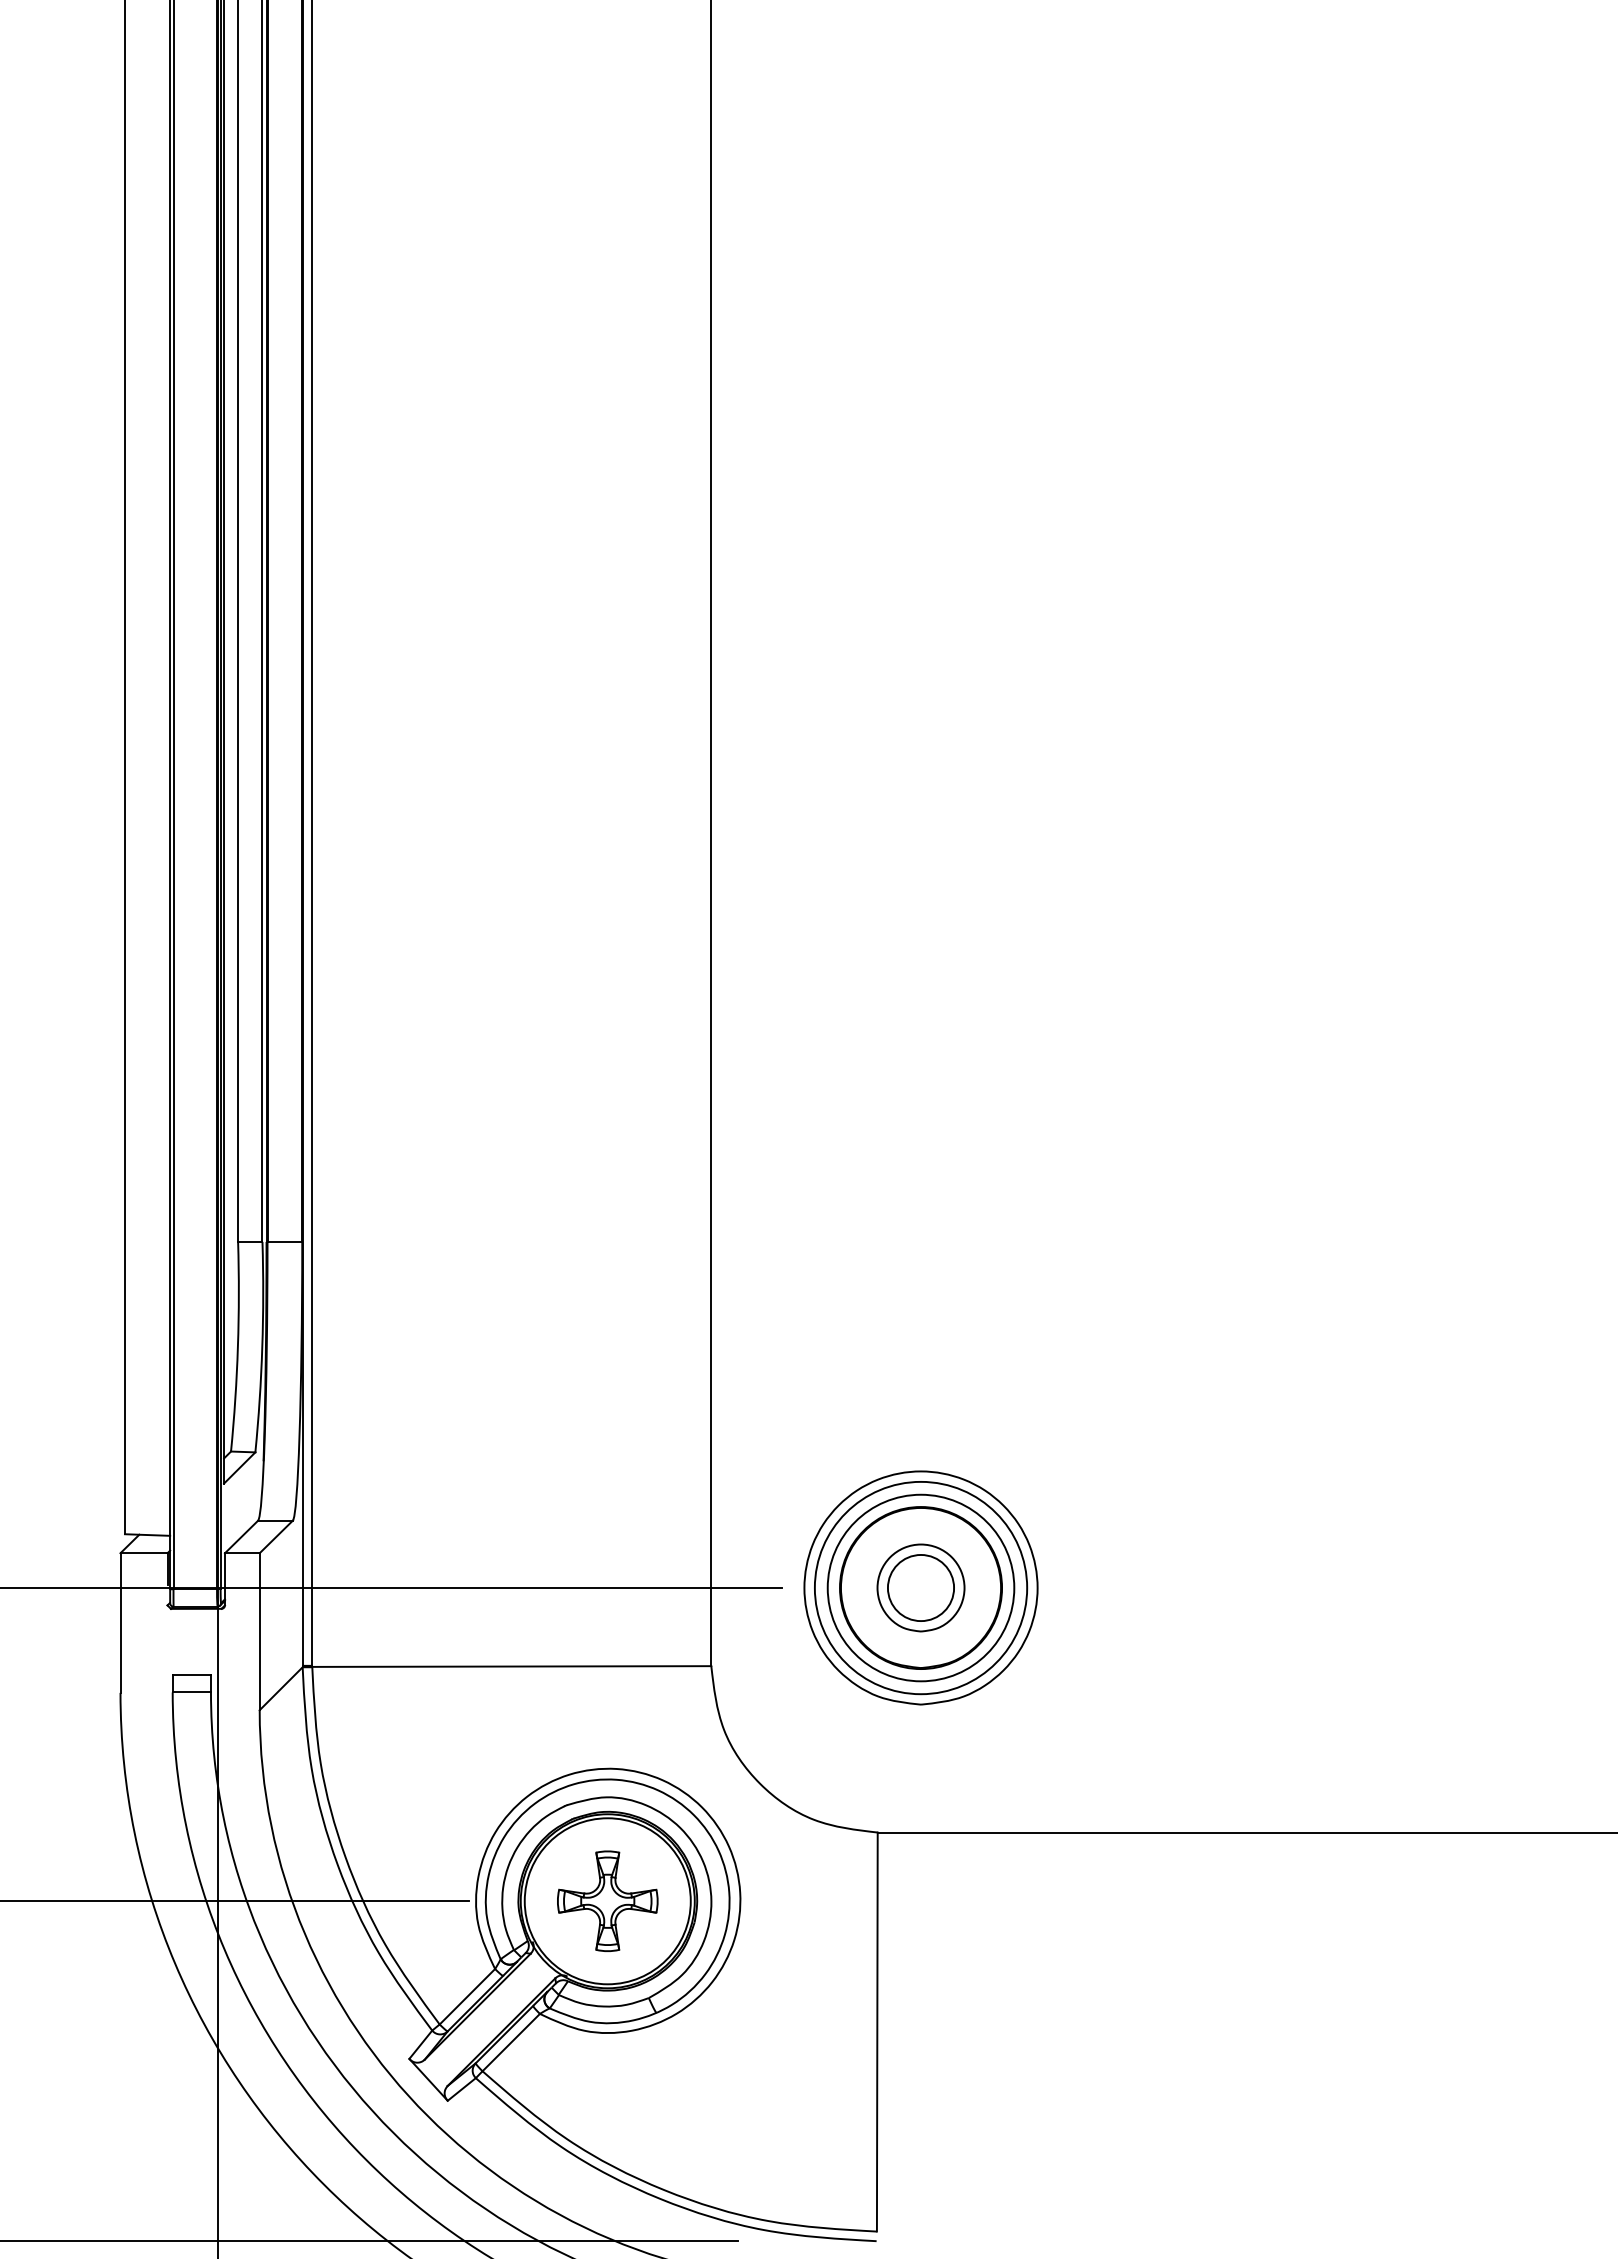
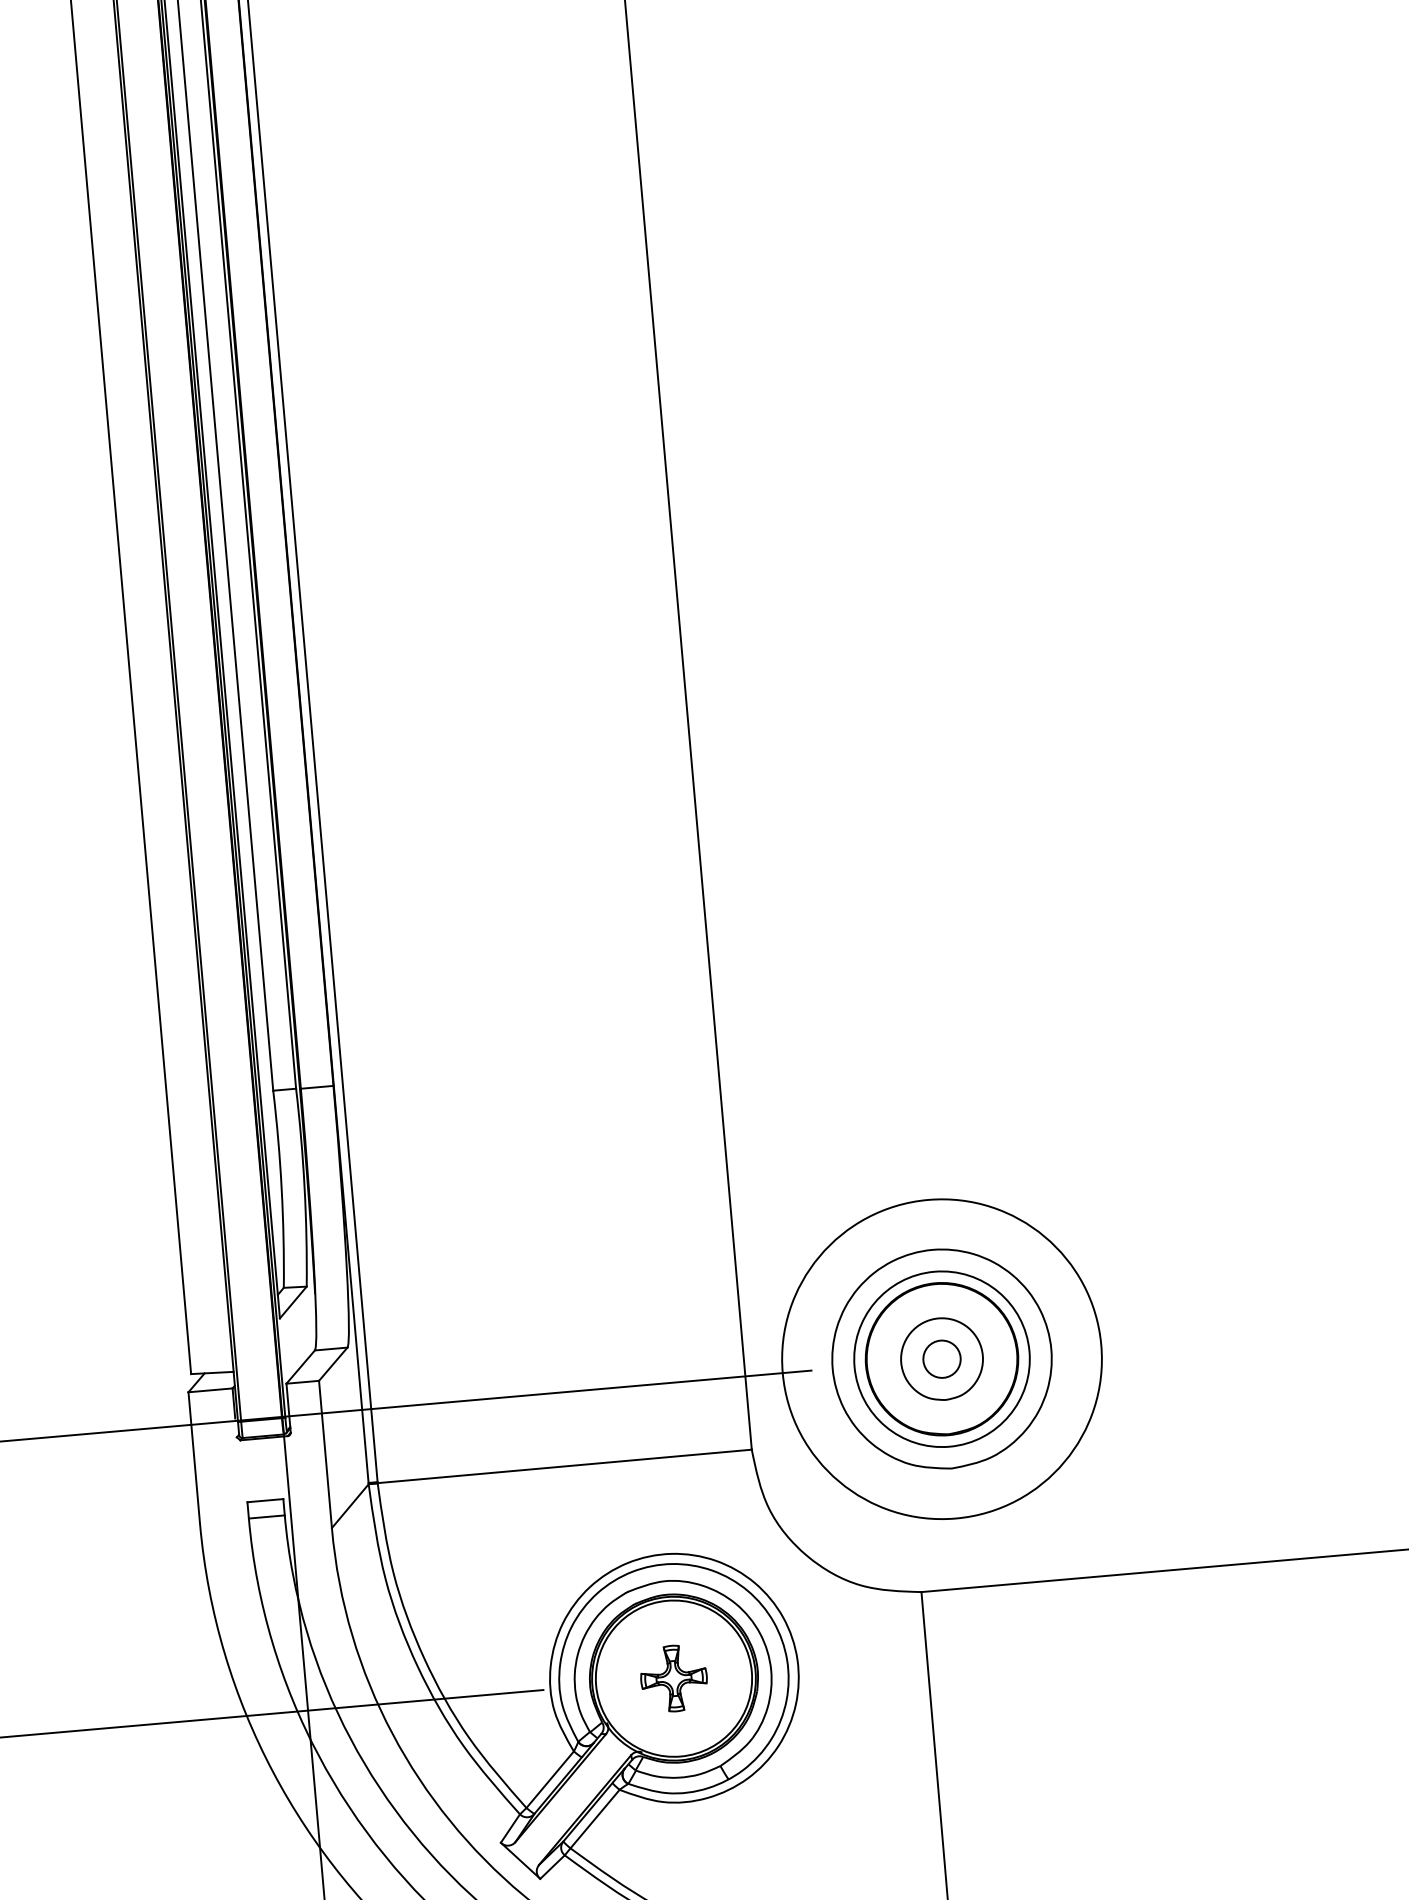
circle: (920, 1587) -> (941, 1358), size x0.6
circle: (920, 1587) -> (941, 1358), size x1.6
part: (607, 1900) -> (673, 1677), size x0.7

